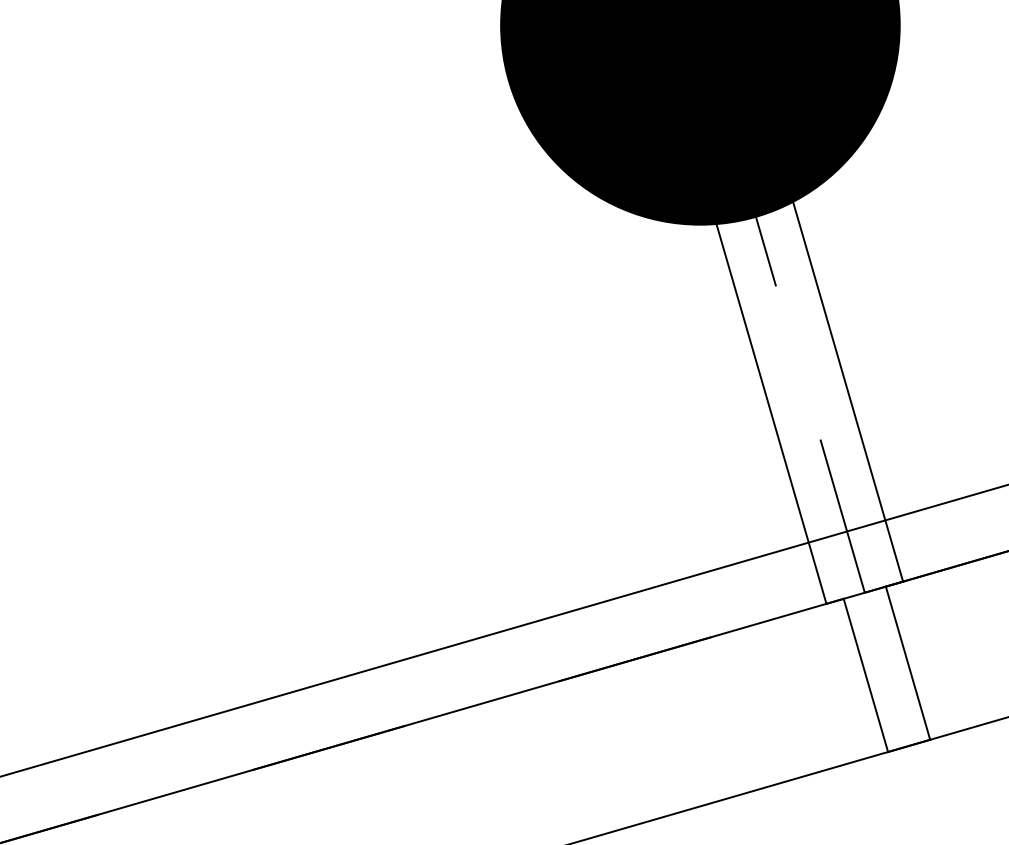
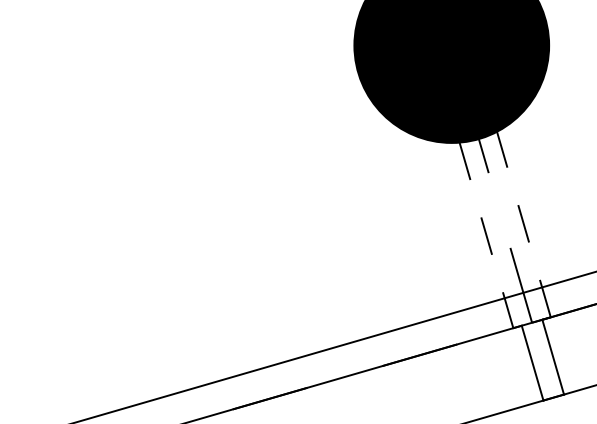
line: (847, 391) -> (523, 224), solid -> dashed
line: (771, 414) -> (486, 235), solid -> dashed

